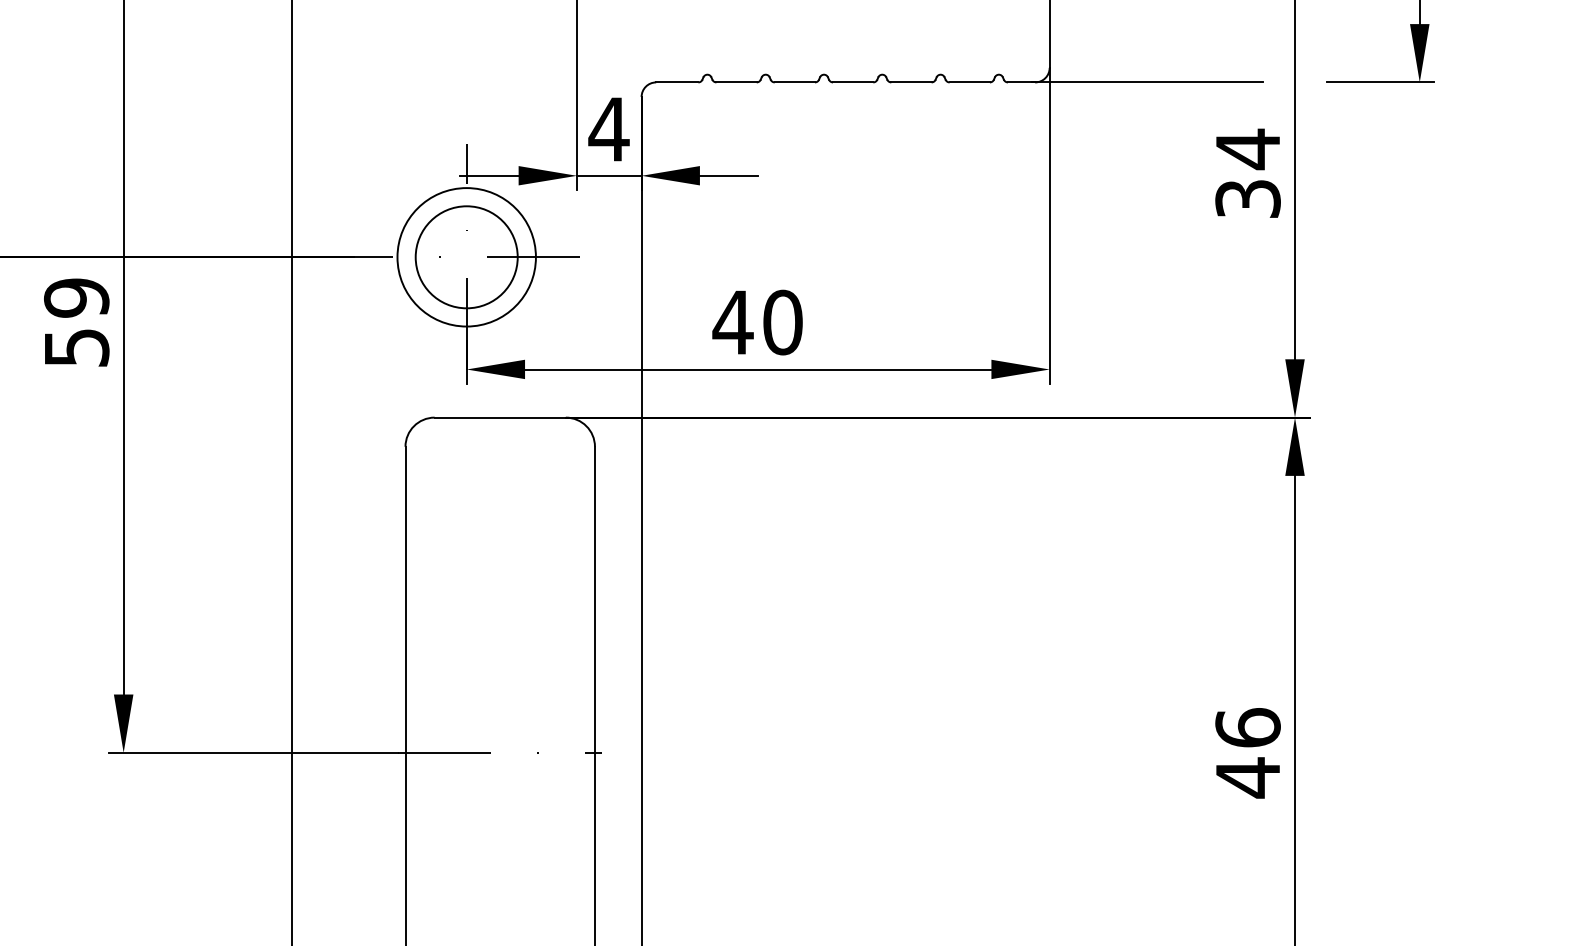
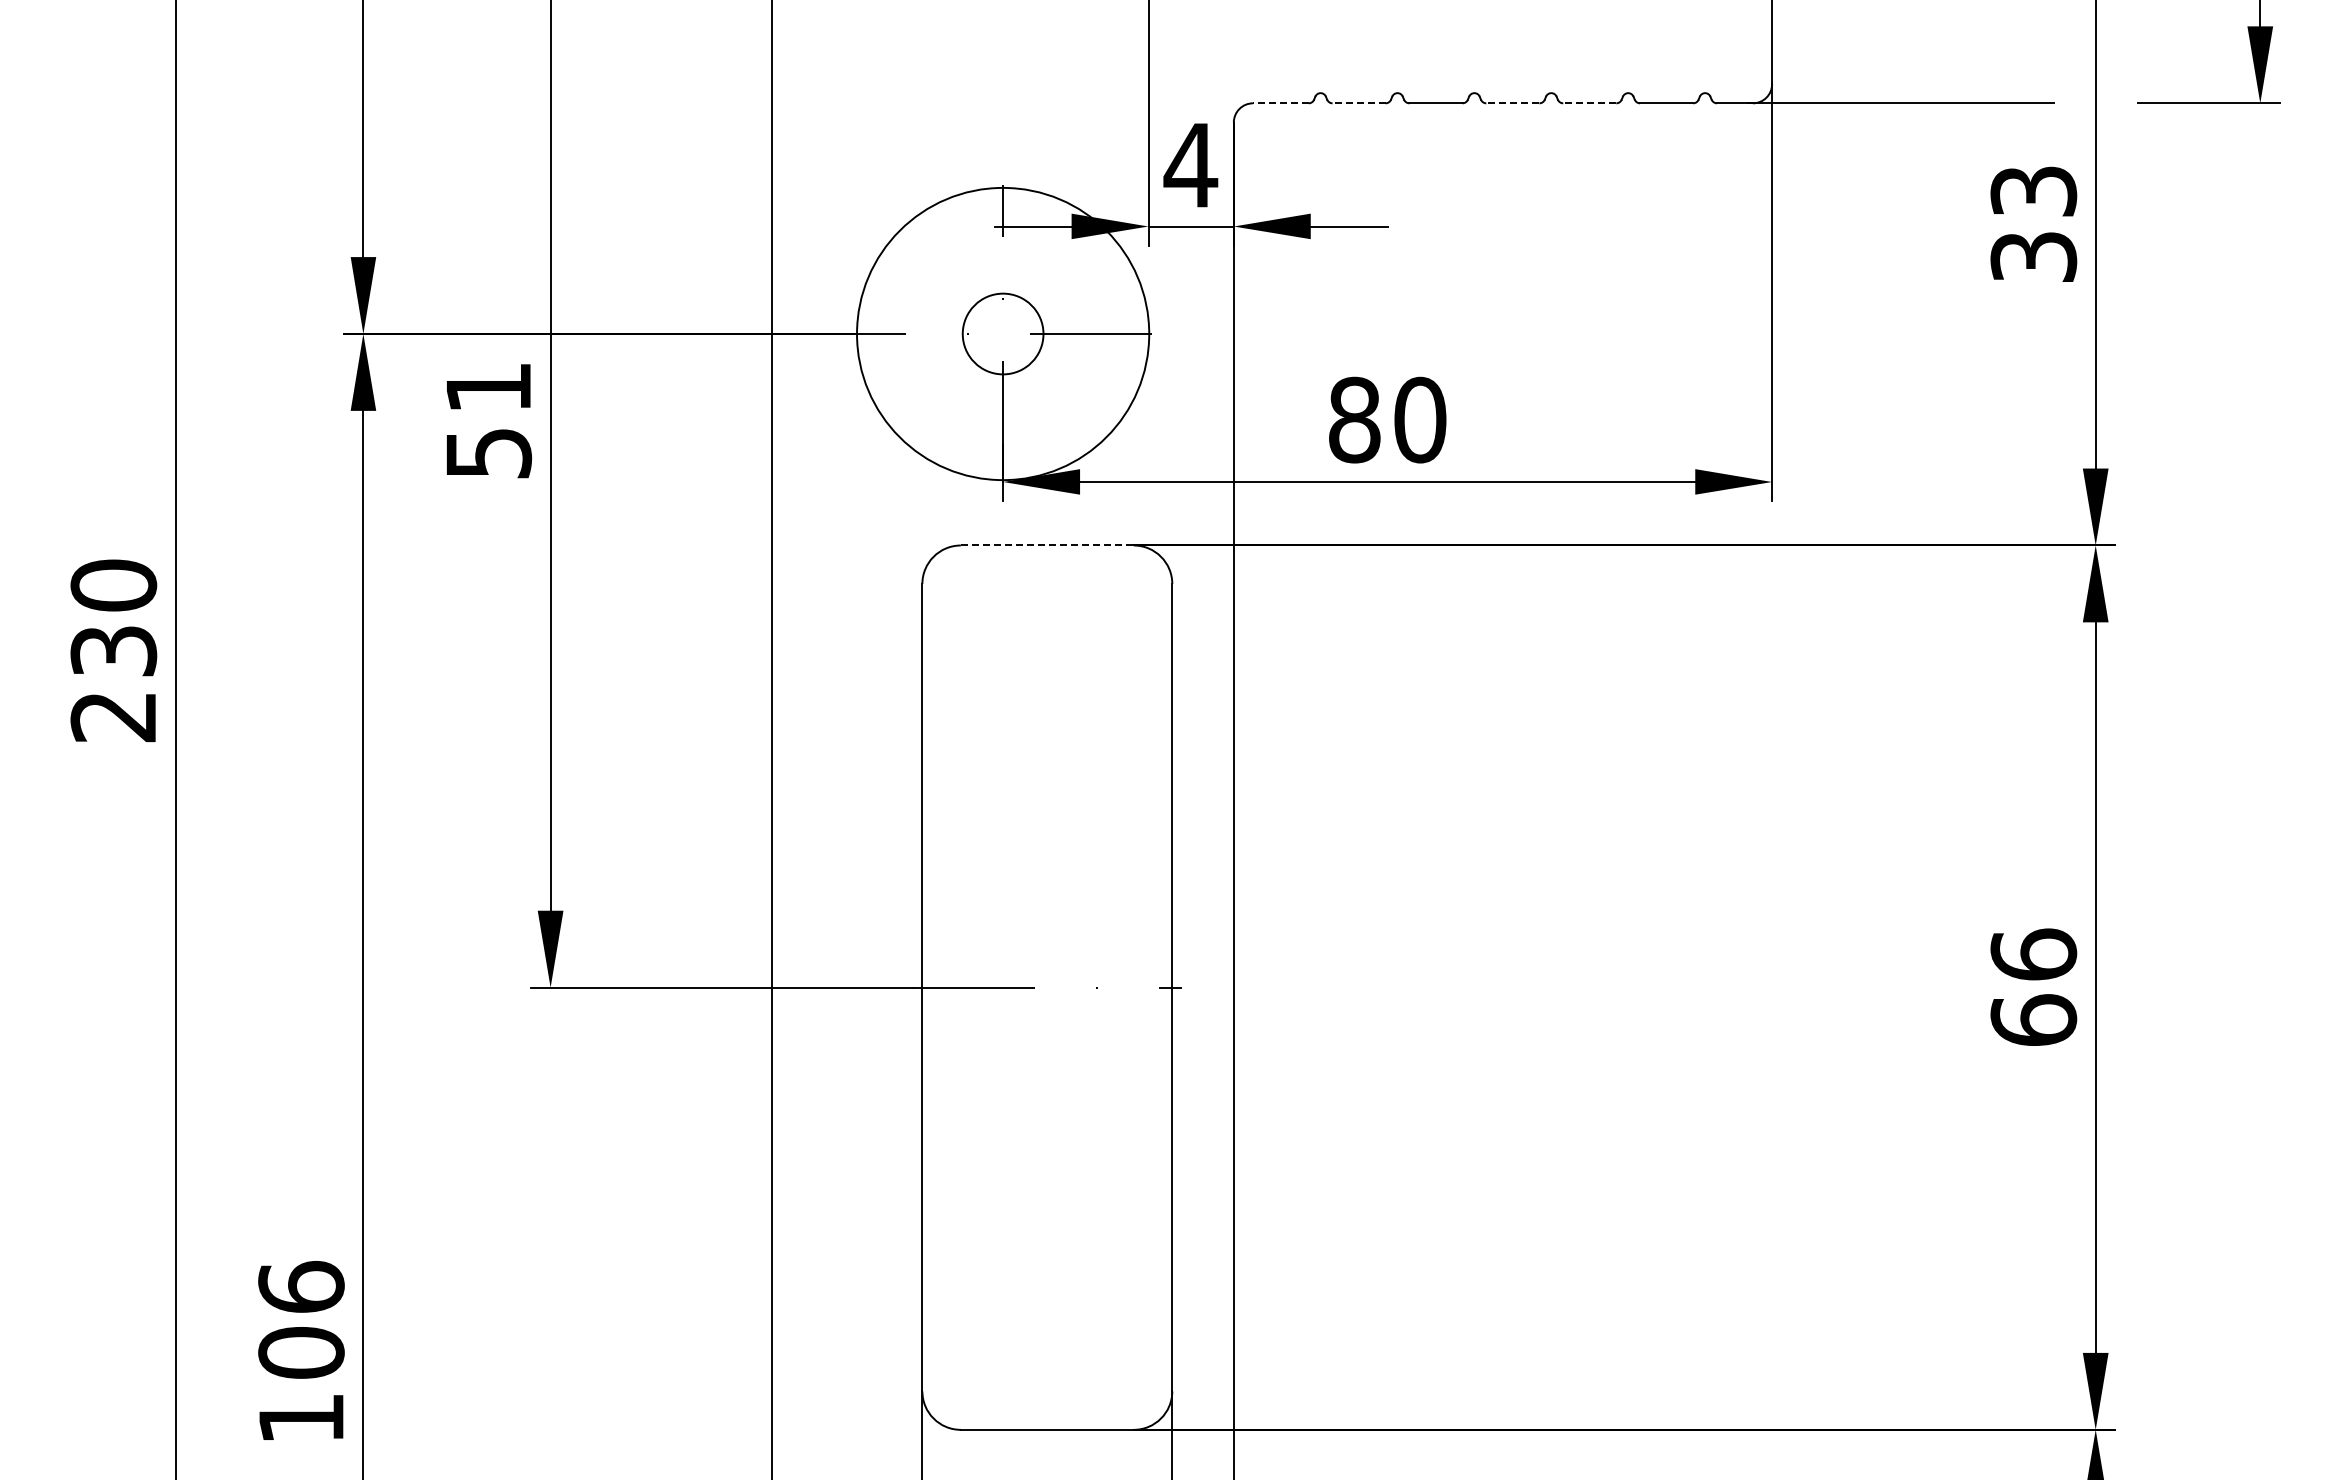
line: (676, 82) -> (1280, 103), solid -> dashed
line: (736, 82) -> (1359, 103), solid -> dashed
line: (852, 82) -> (1512, 103), solid -> dashed
line: (911, 82) -> (1589, 103), solid -> dashed
text: (1247, 149) -> (2033, 191), 34 -> 33
circle: (466, 256) -> (1002, 333), size x0.6
circle: (466, 256) -> (1002, 333), size x1.6
text: (76, 297) -> (488, 387), 59 -> 51
text: (733, 322) -> (1354, 419), 40 -> 80
line: (500, 417) -> (1047, 545), solid -> dashed
text: (1247, 777) -> (2033, 1020), 46 -> 66

